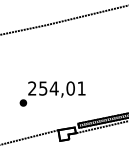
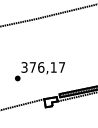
text: (57, 88) -> (43, 67), 254,01 -> 376,17

